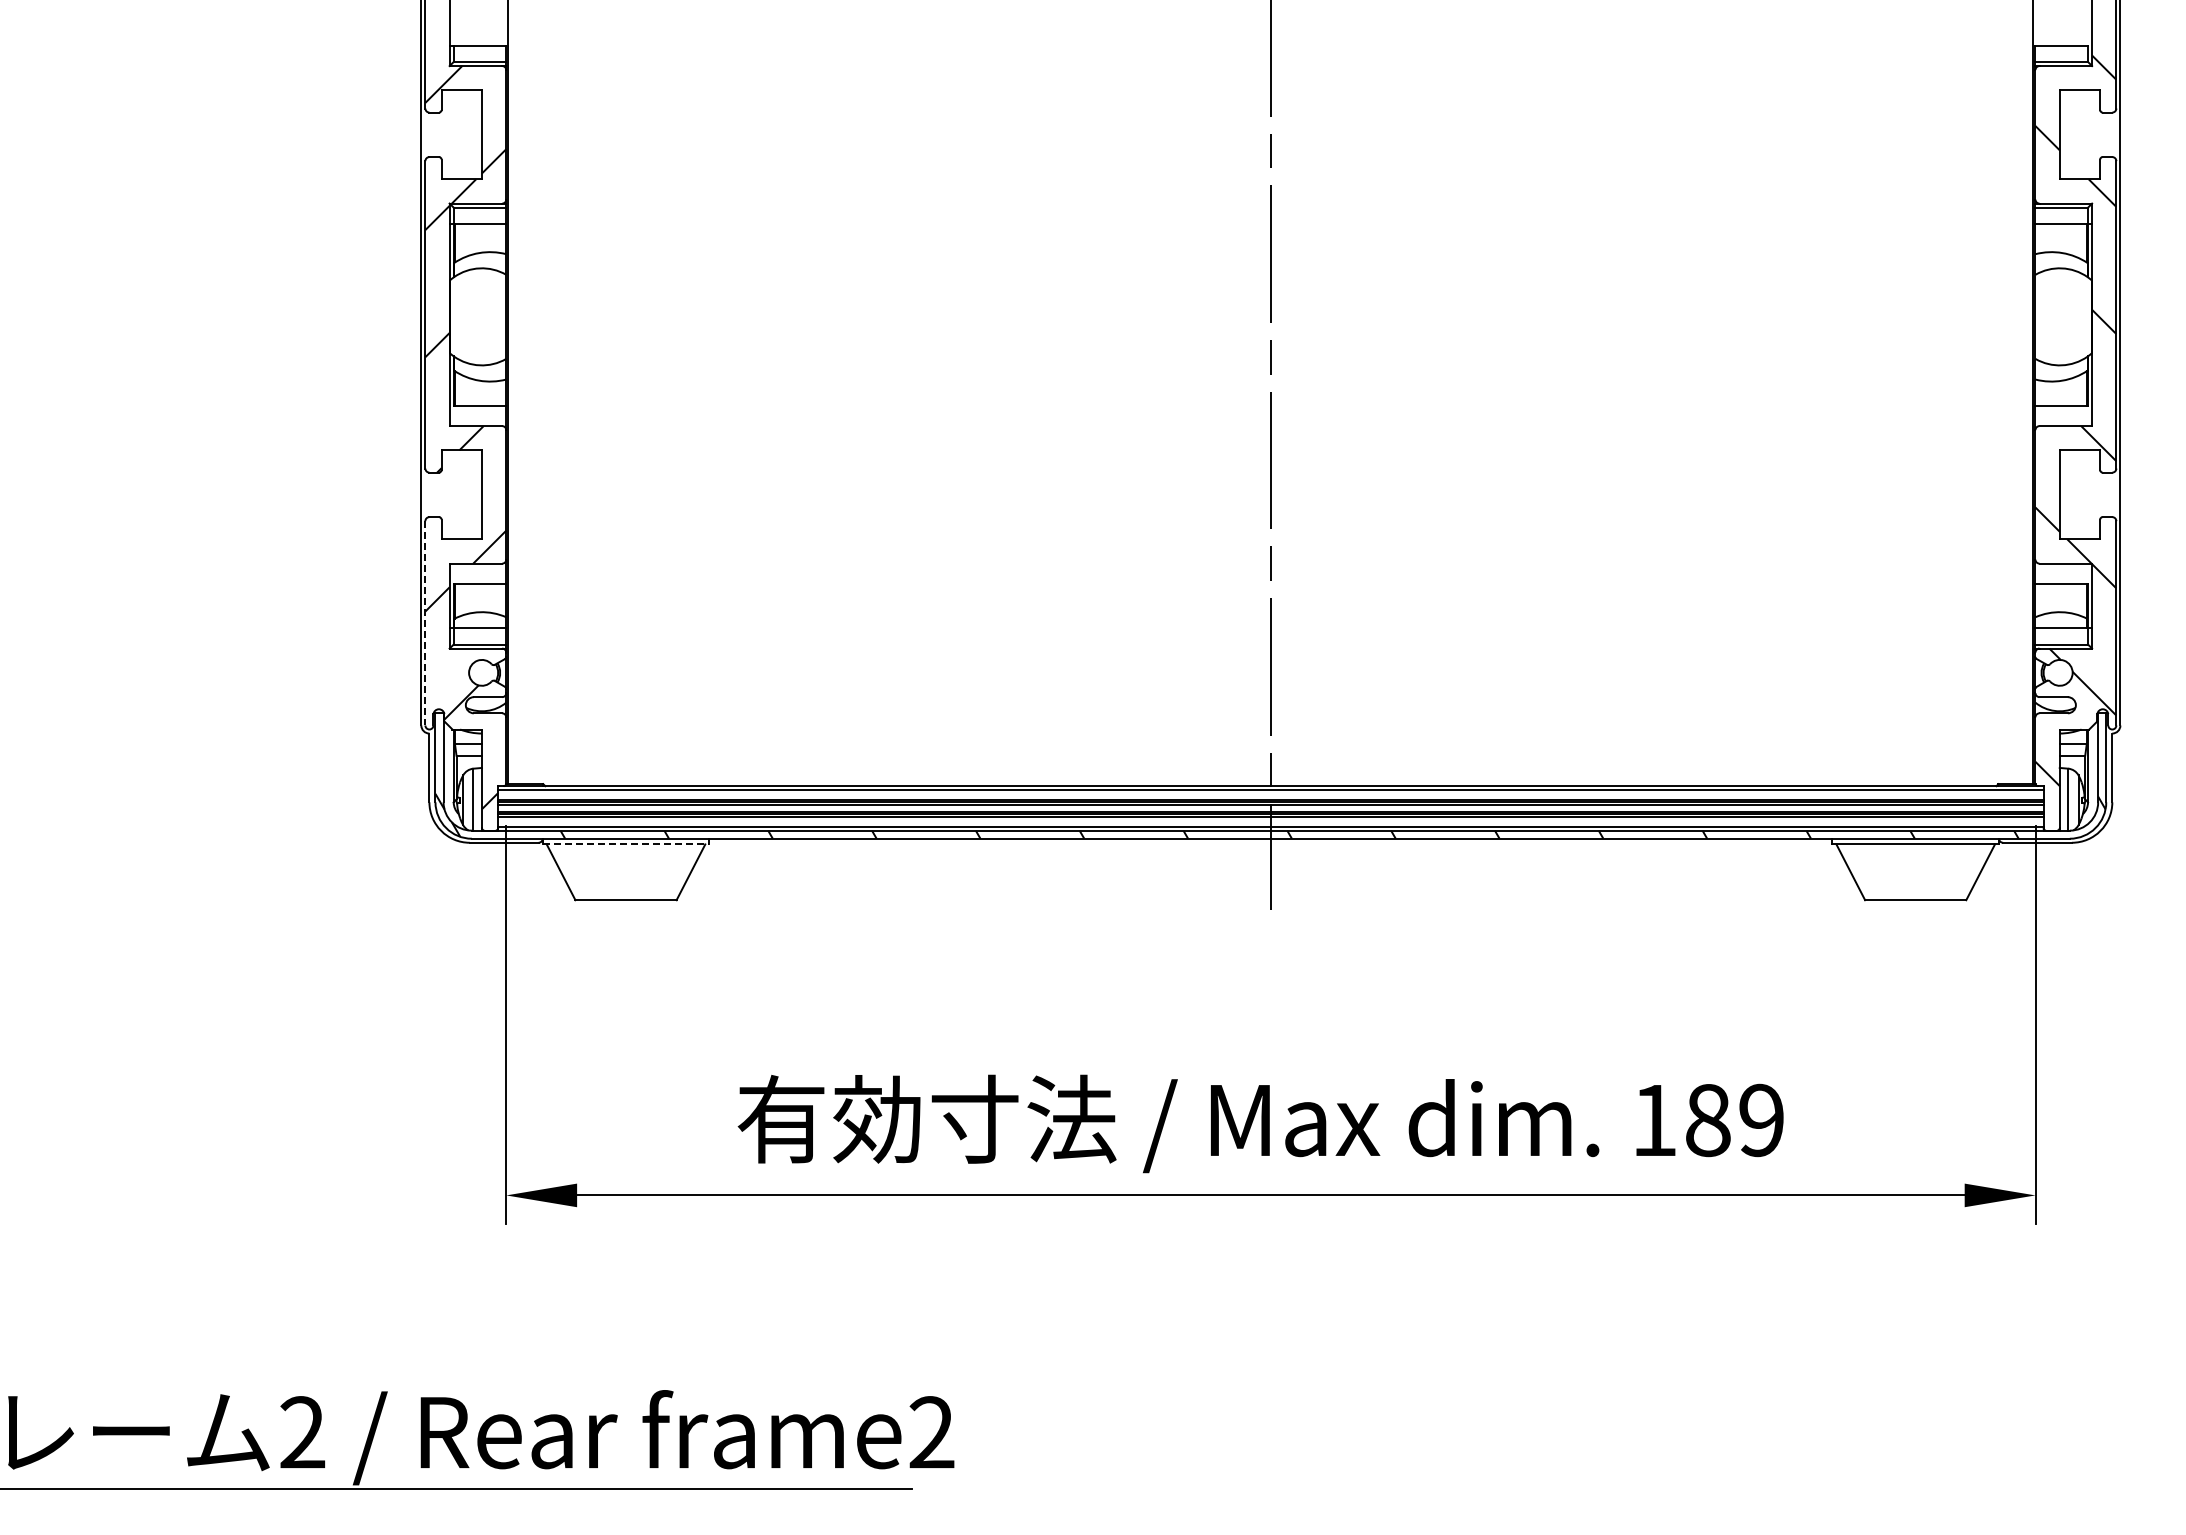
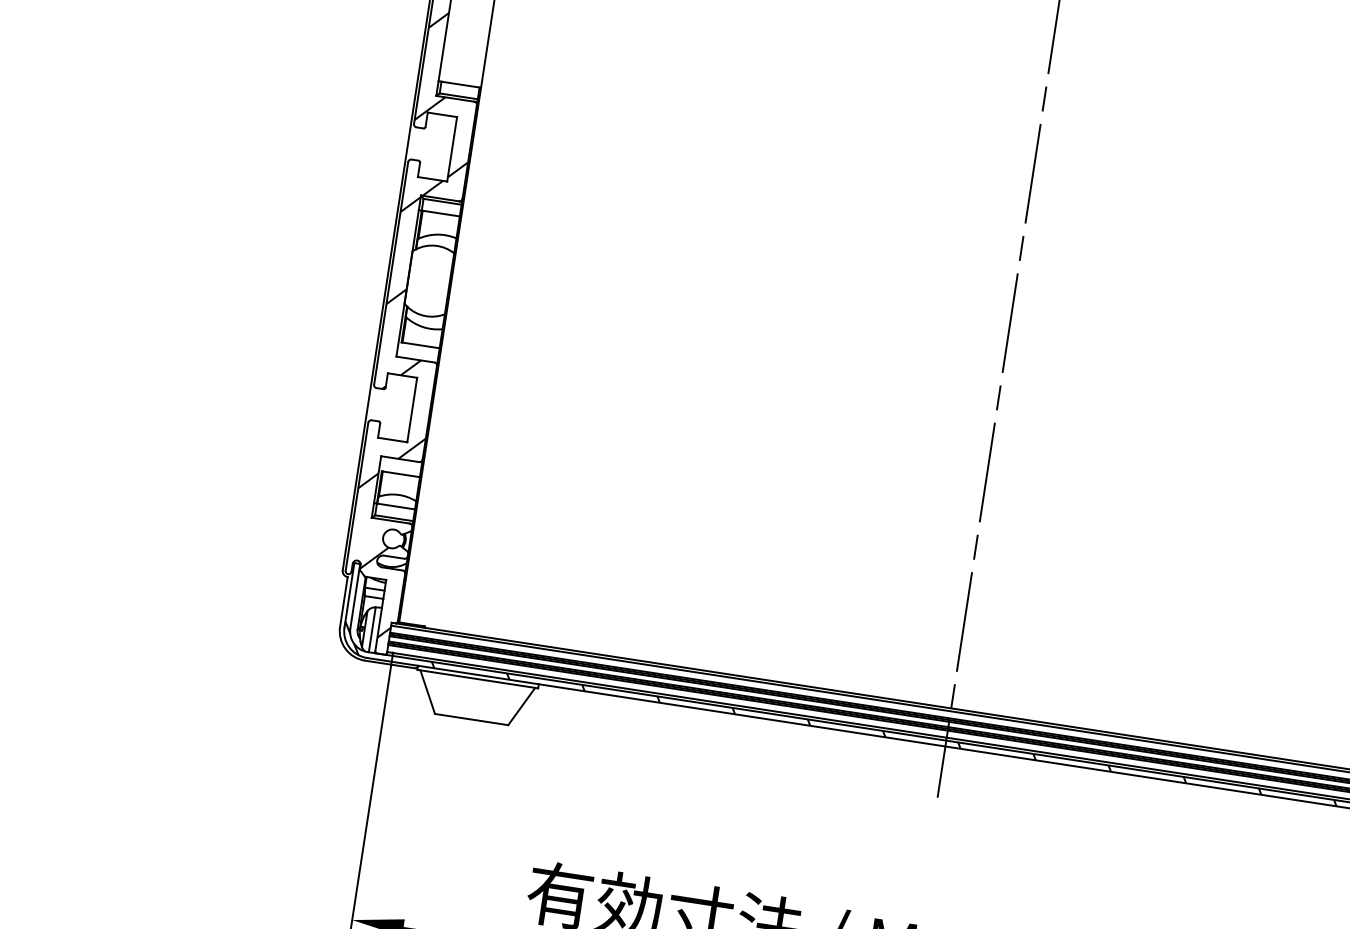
line: (425, 623) -> (357, 496), dashed -> solid
line: (626, 844) -> (478, 679), dashed -> solid

